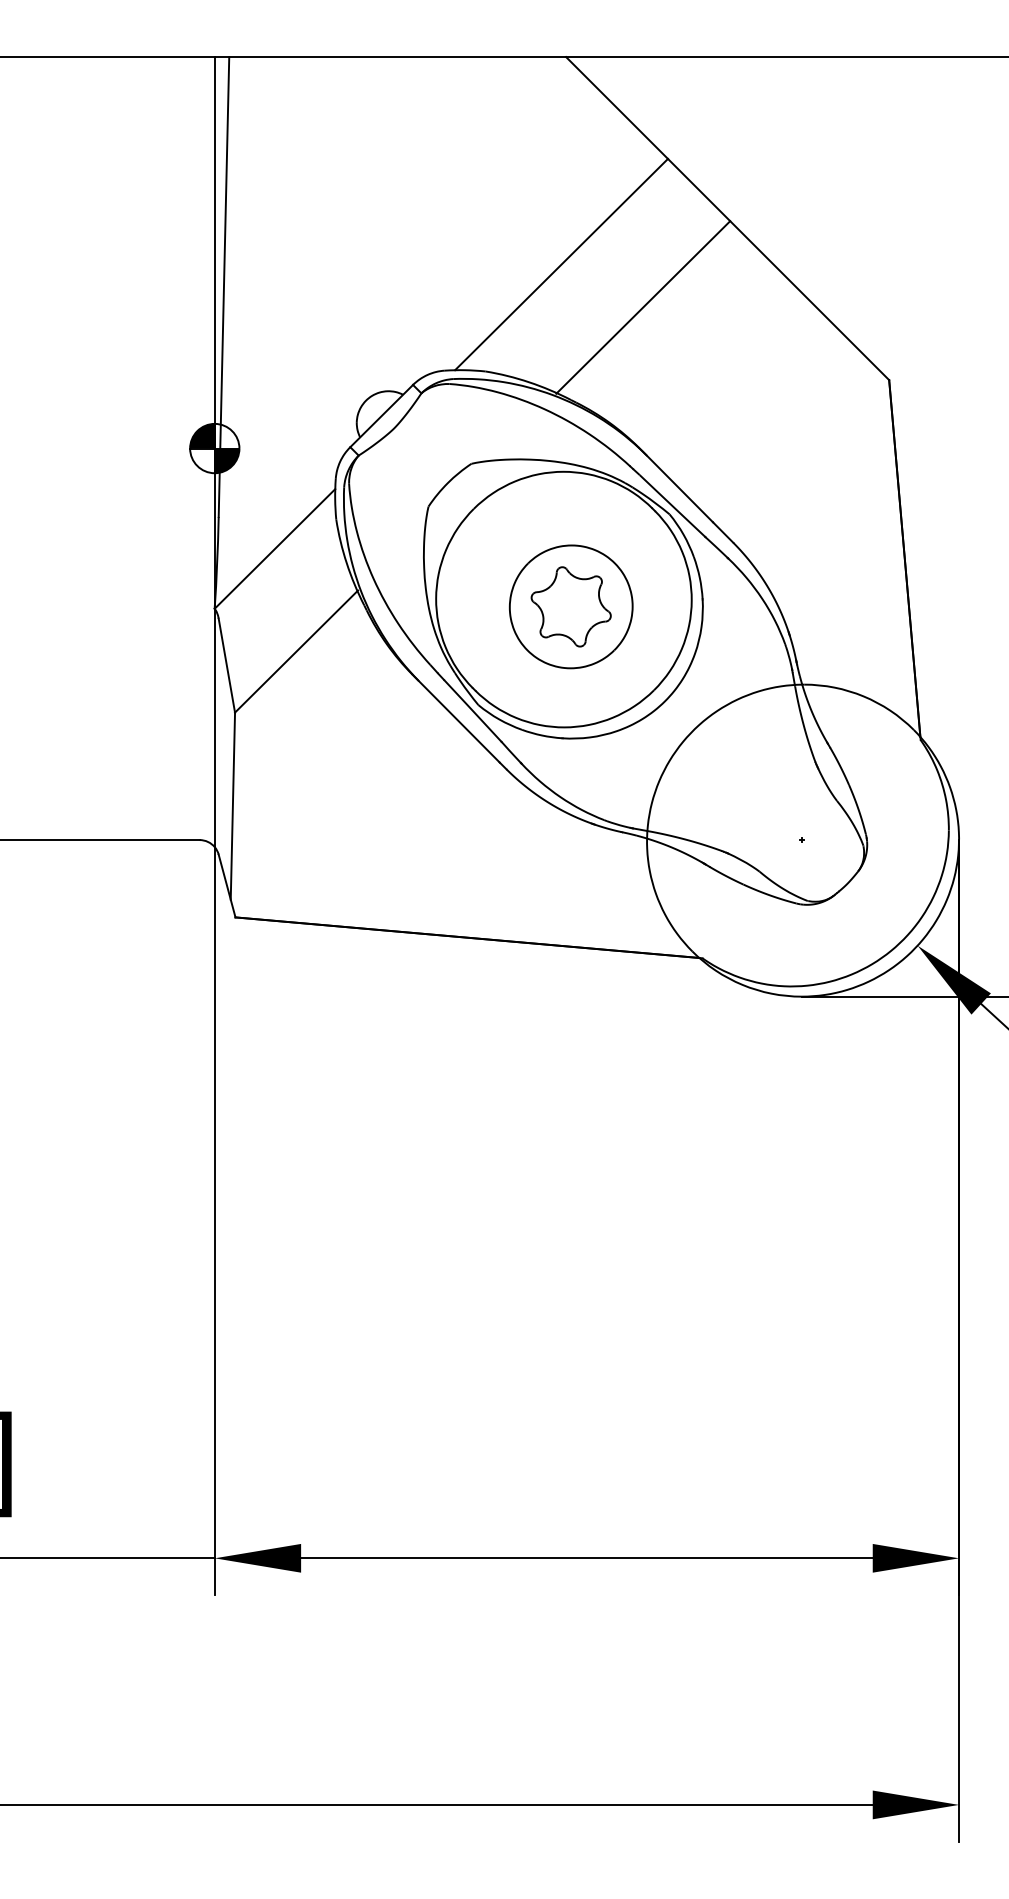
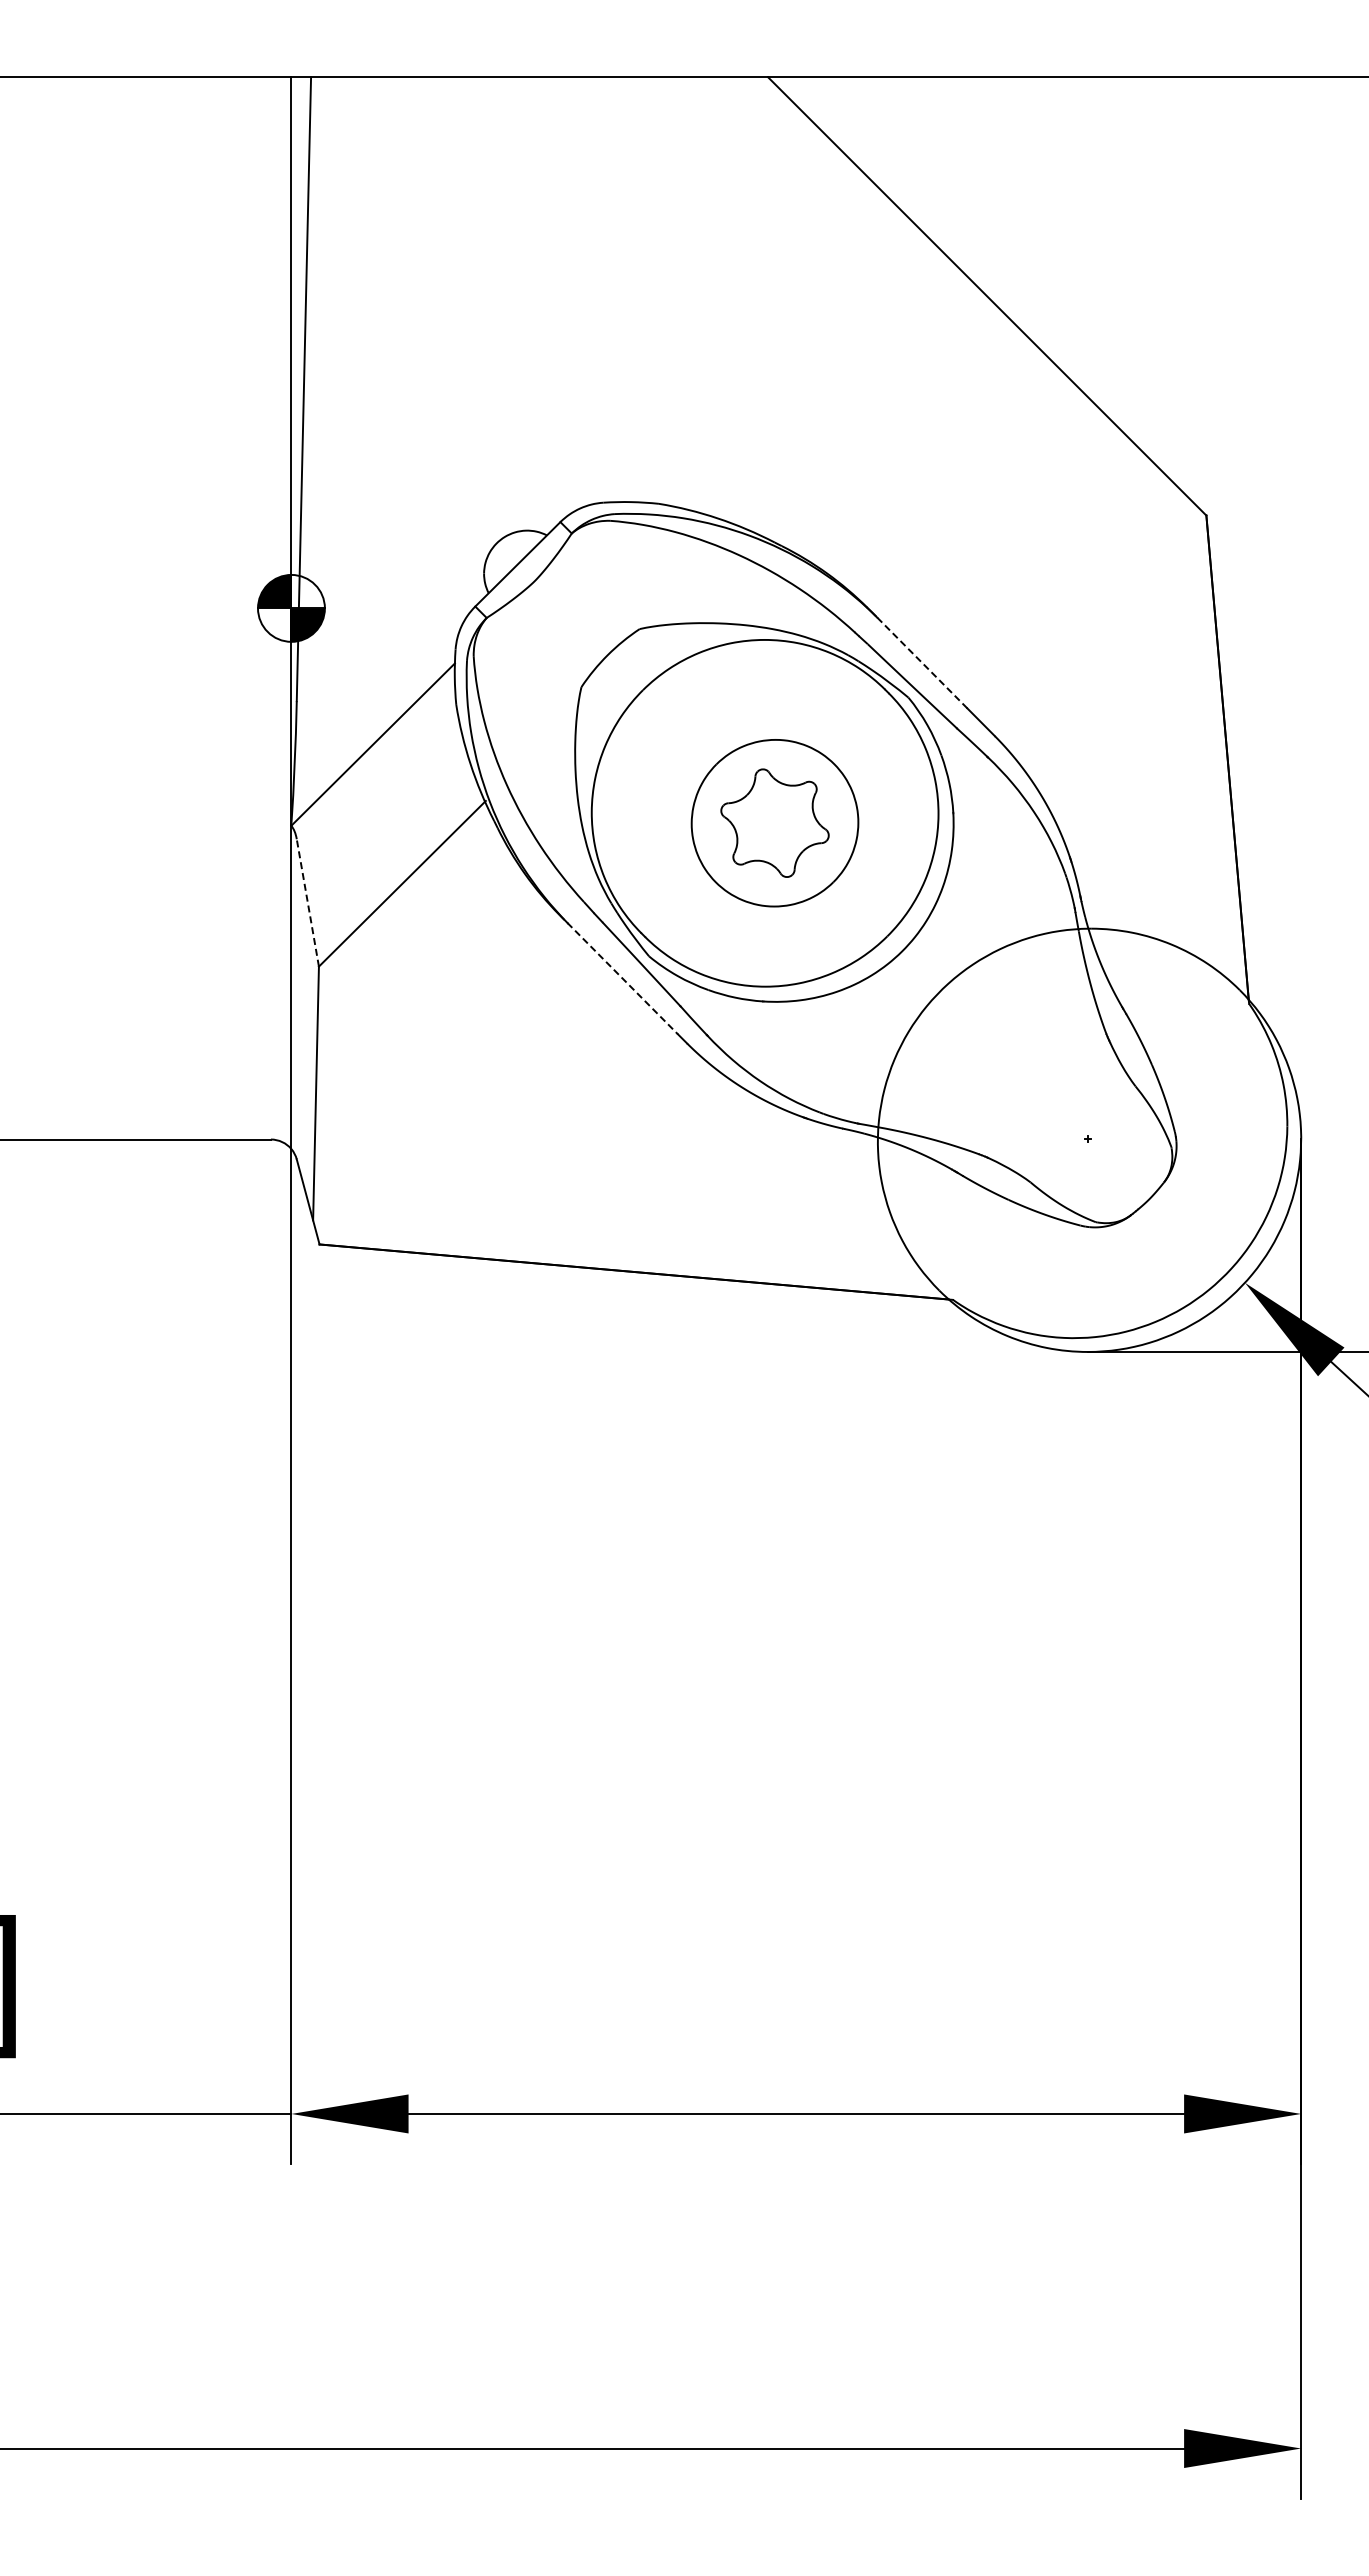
line: (561, 264) -> (761, 358), removed
line: (643, 307) -> (872, 416), removed
line: (679, 488) -> (921, 662), solid -> dashed
line: (226, 665) -> (307, 902), solid -> dashed
line: (456, 719) -> (619, 975), solid -> dashed

